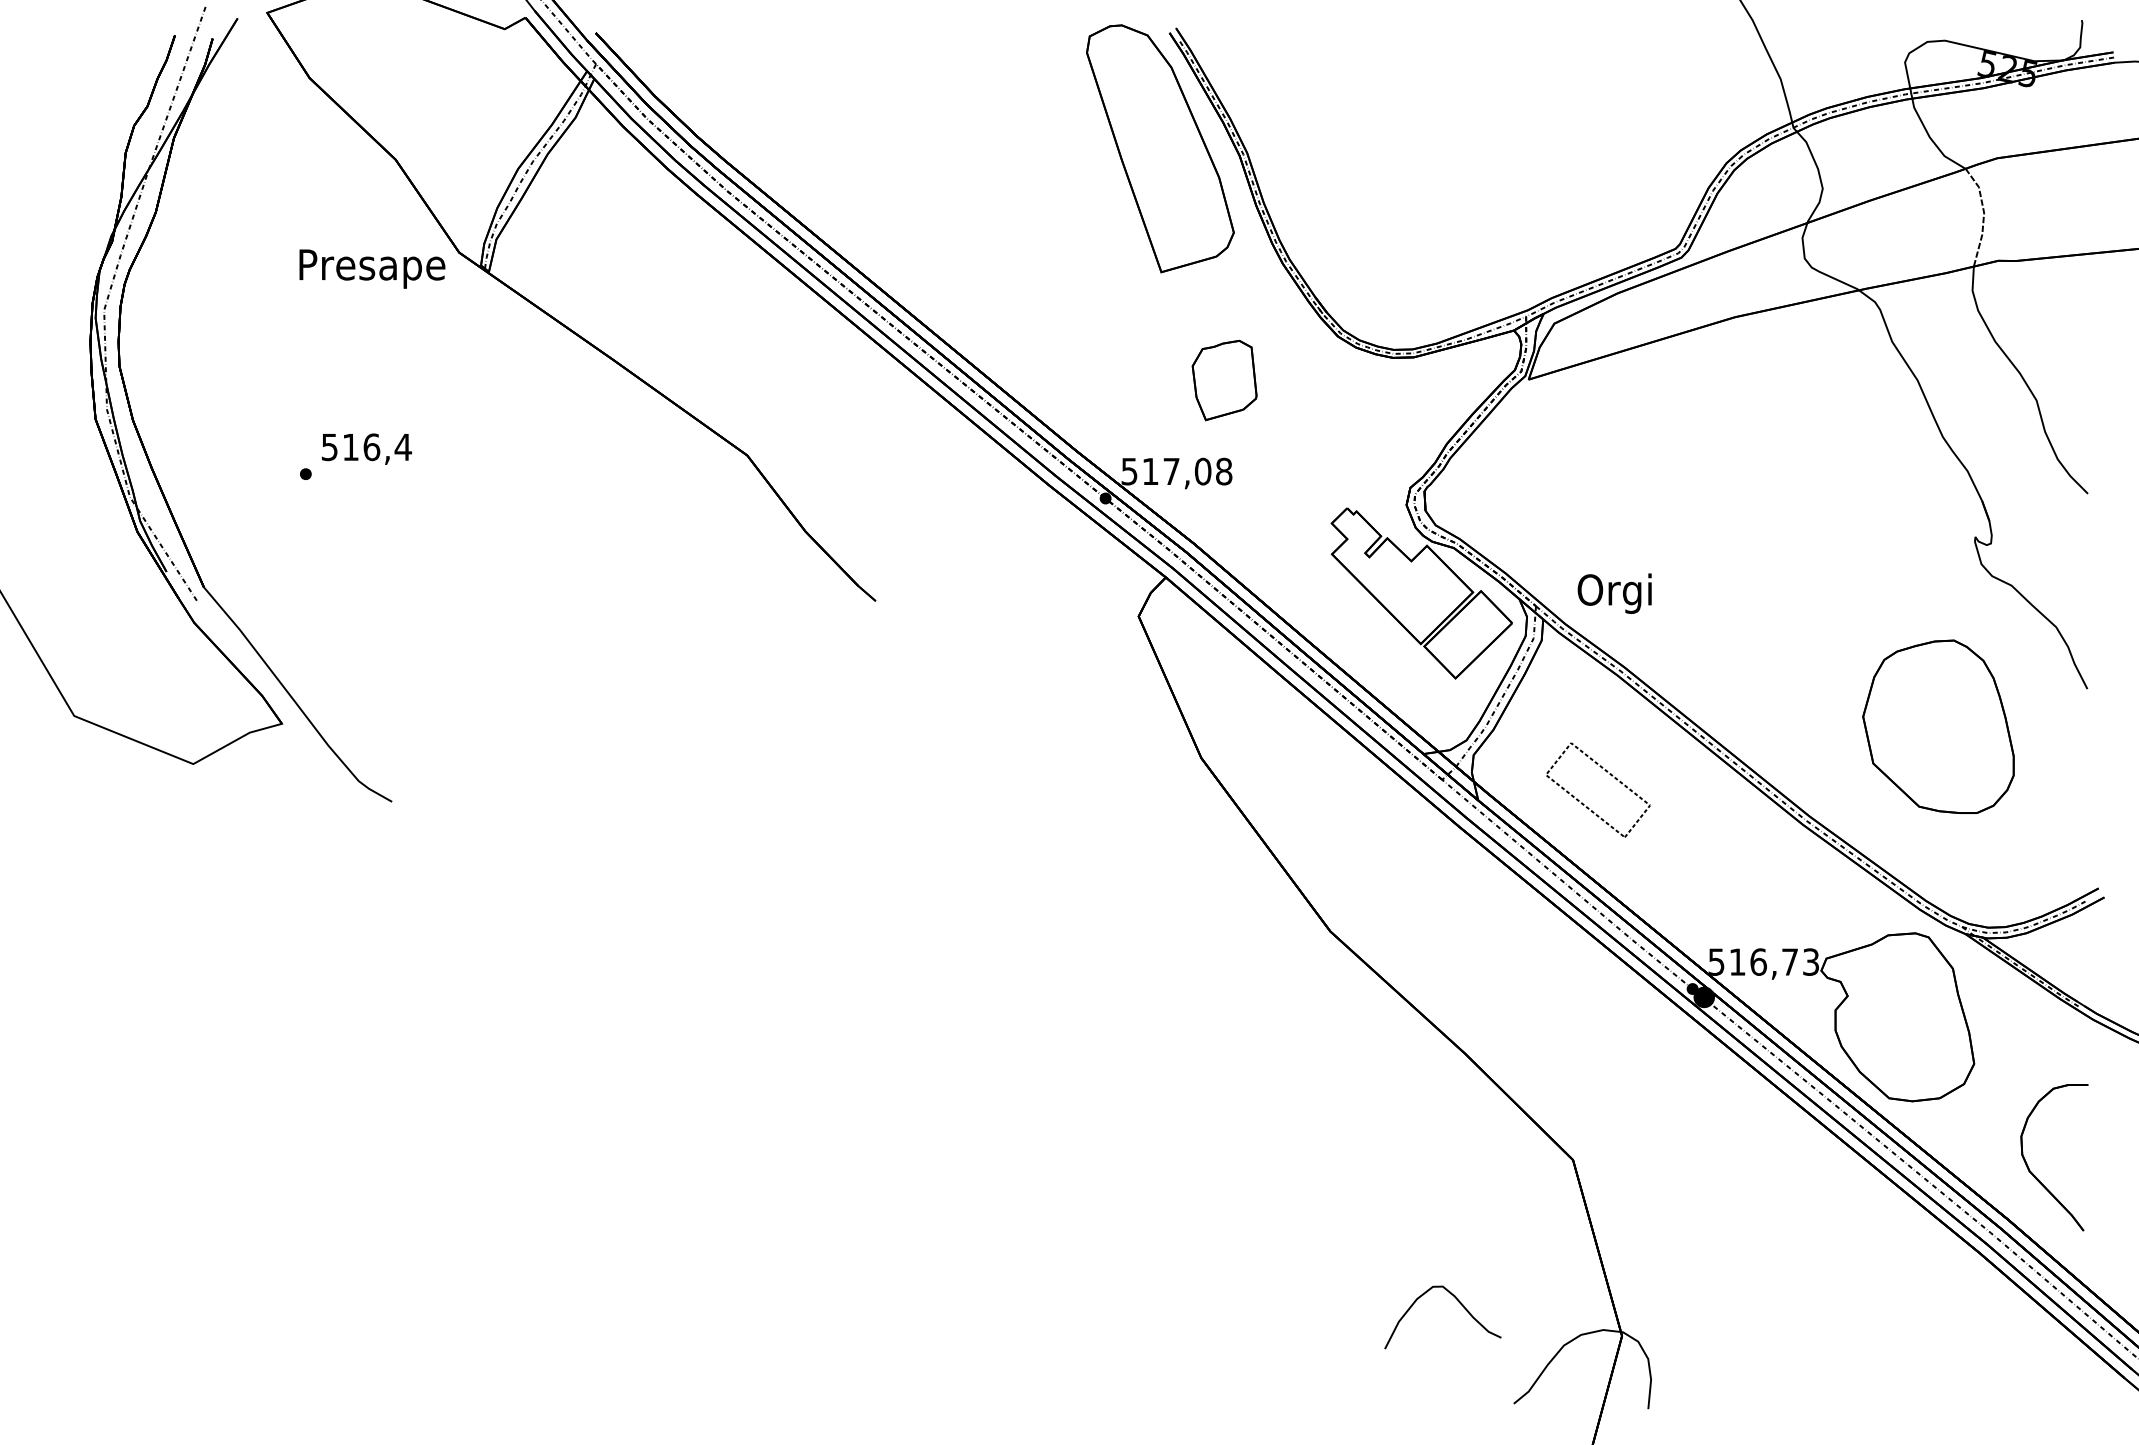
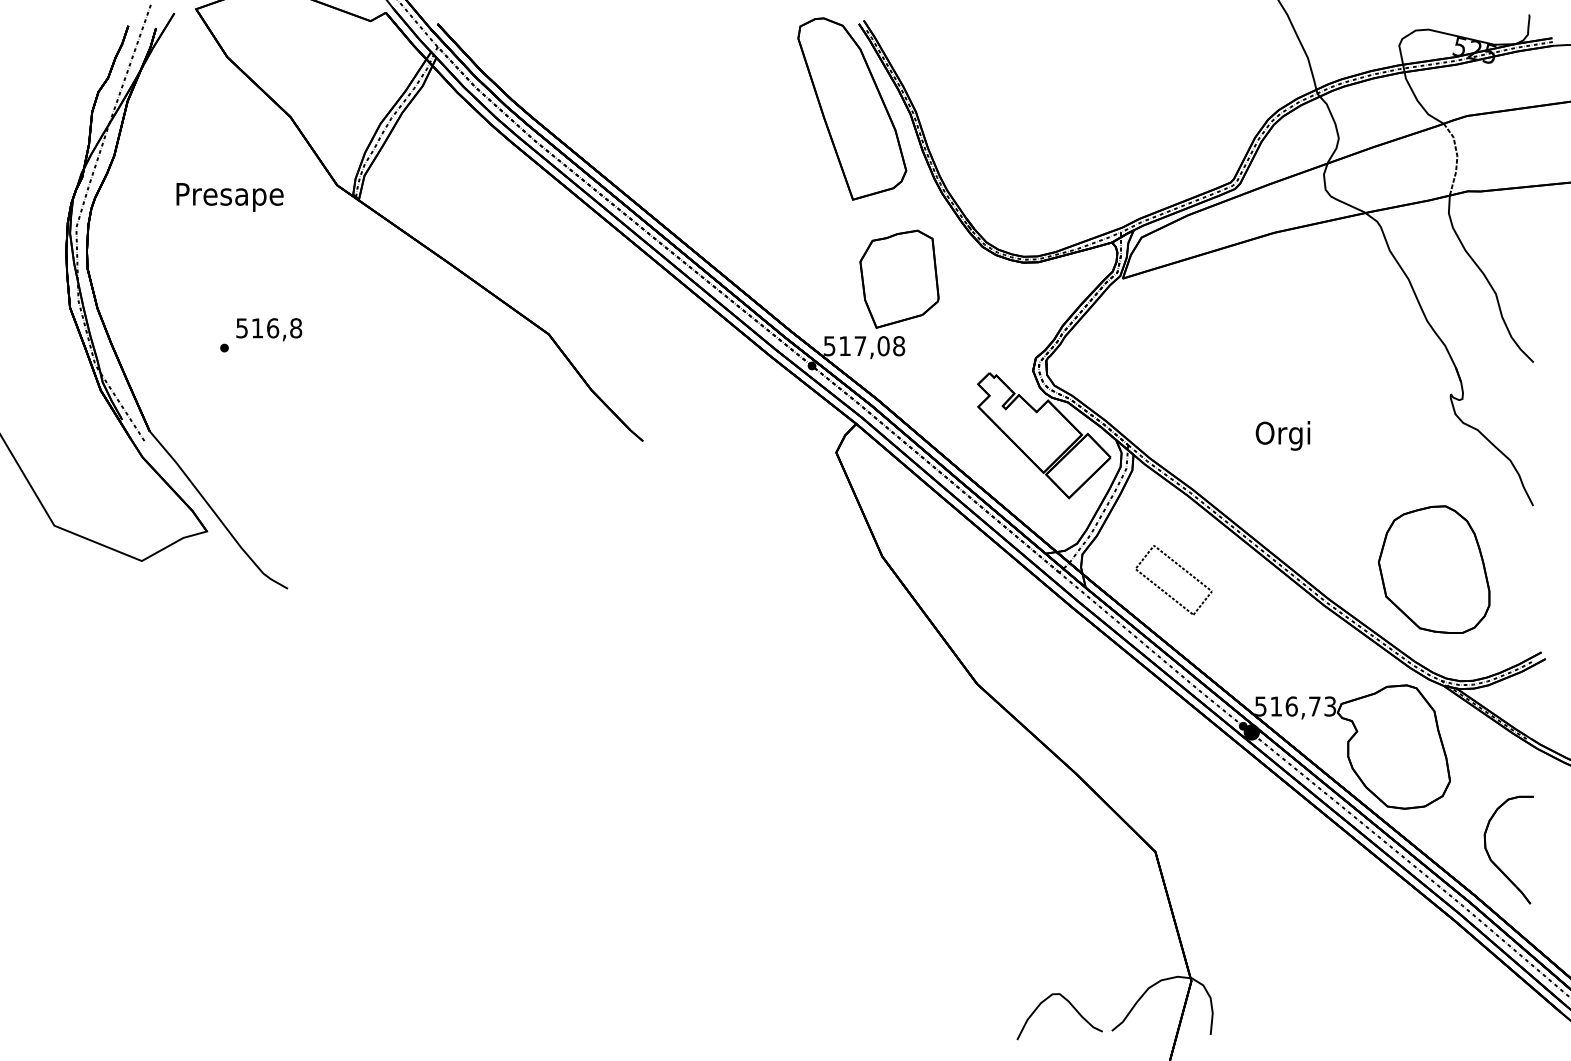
text: (372, 268) -> (230, 196), moved
part: (1224, 380) -> (899, 279), size x1.67
text: (402, 447) -> (295, 328), 516,4 -> 516,8
text: (1614, 593) -> (1282, 435), moved
part: (1938, 726) -> (1434, 569), moved
curve: (1457, 1301) -> (1070, 1005), moved

